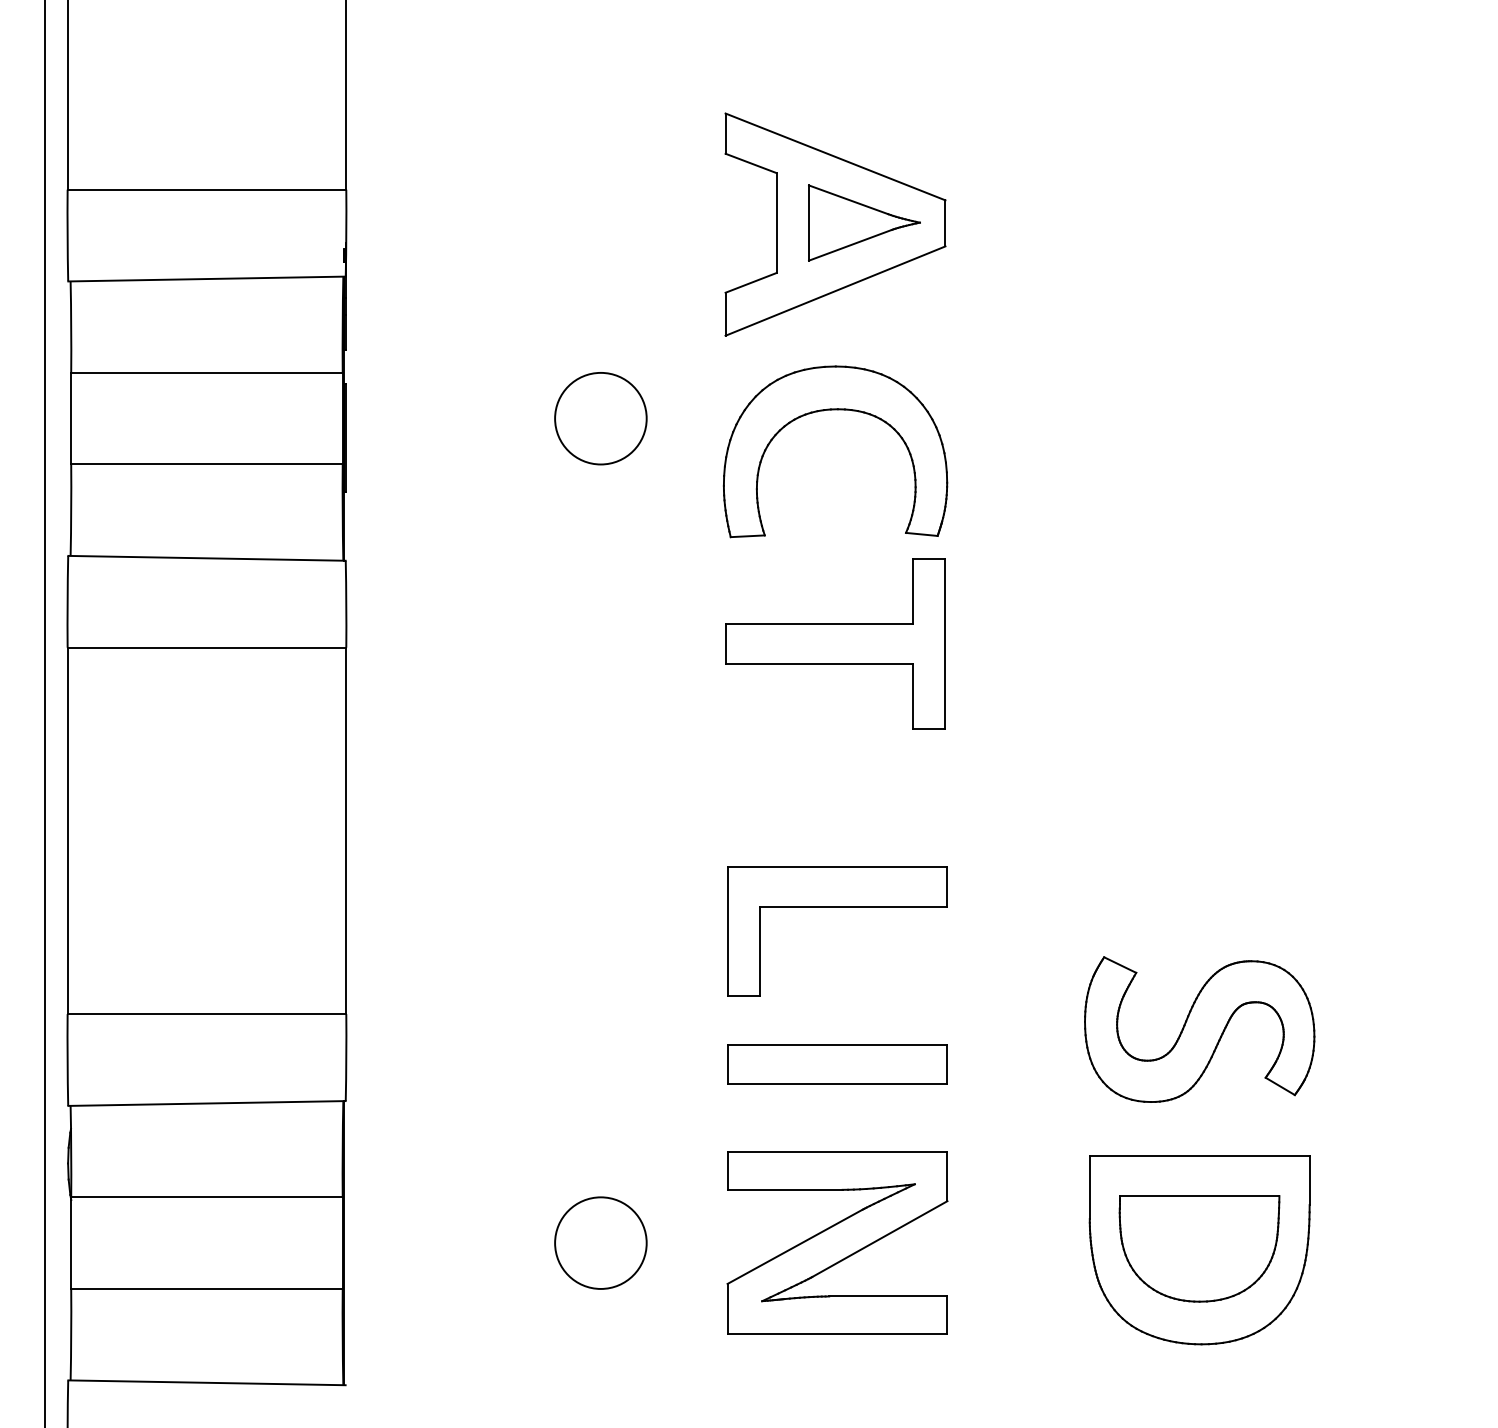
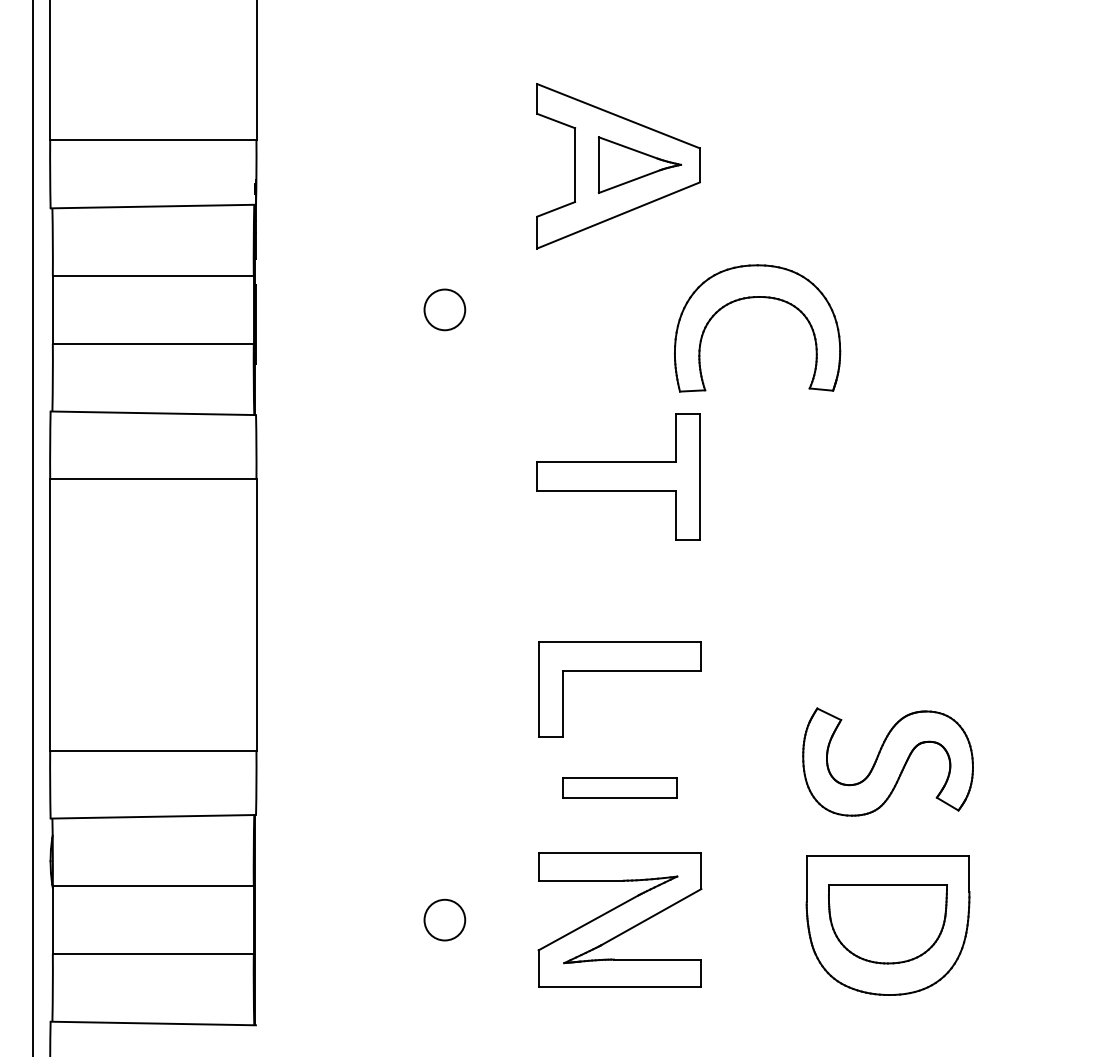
part: (830, 411) -> (753, 298), moved
circle: (600, 418) -> (444, 309), size x0.6
part: (836, 1063) -> (619, 787), size x0.7
circle: (600, 1243) -> (444, 920), size x0.6

